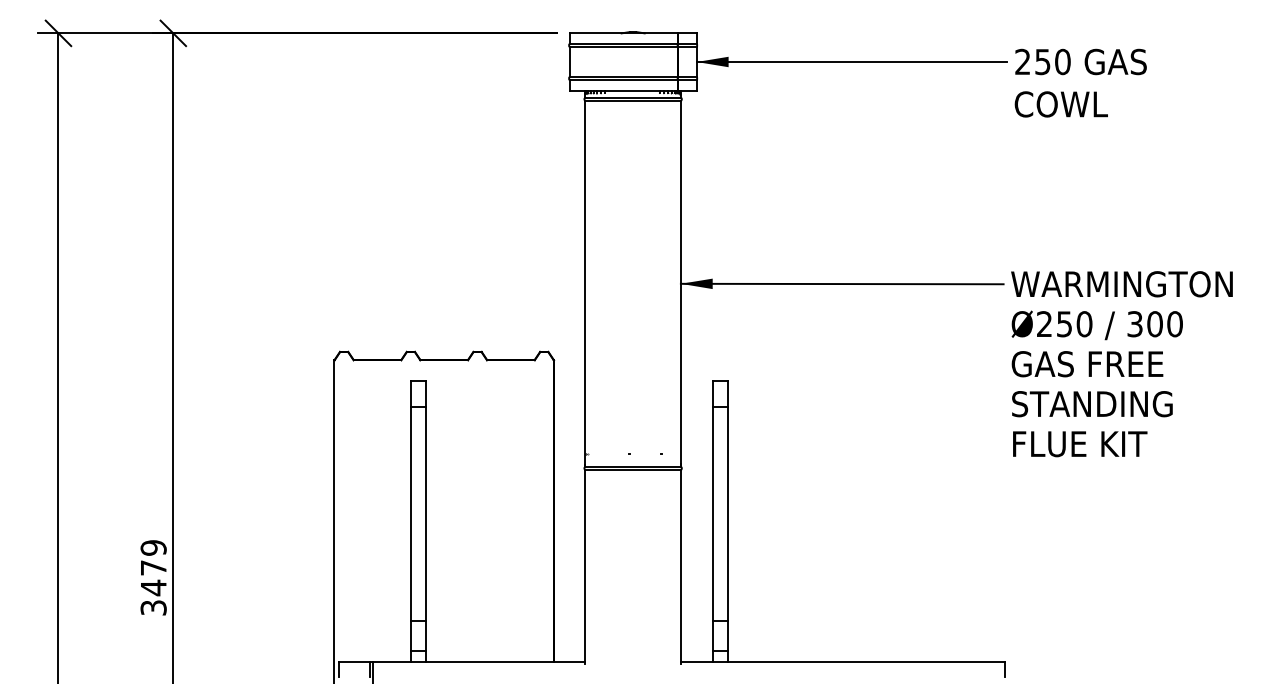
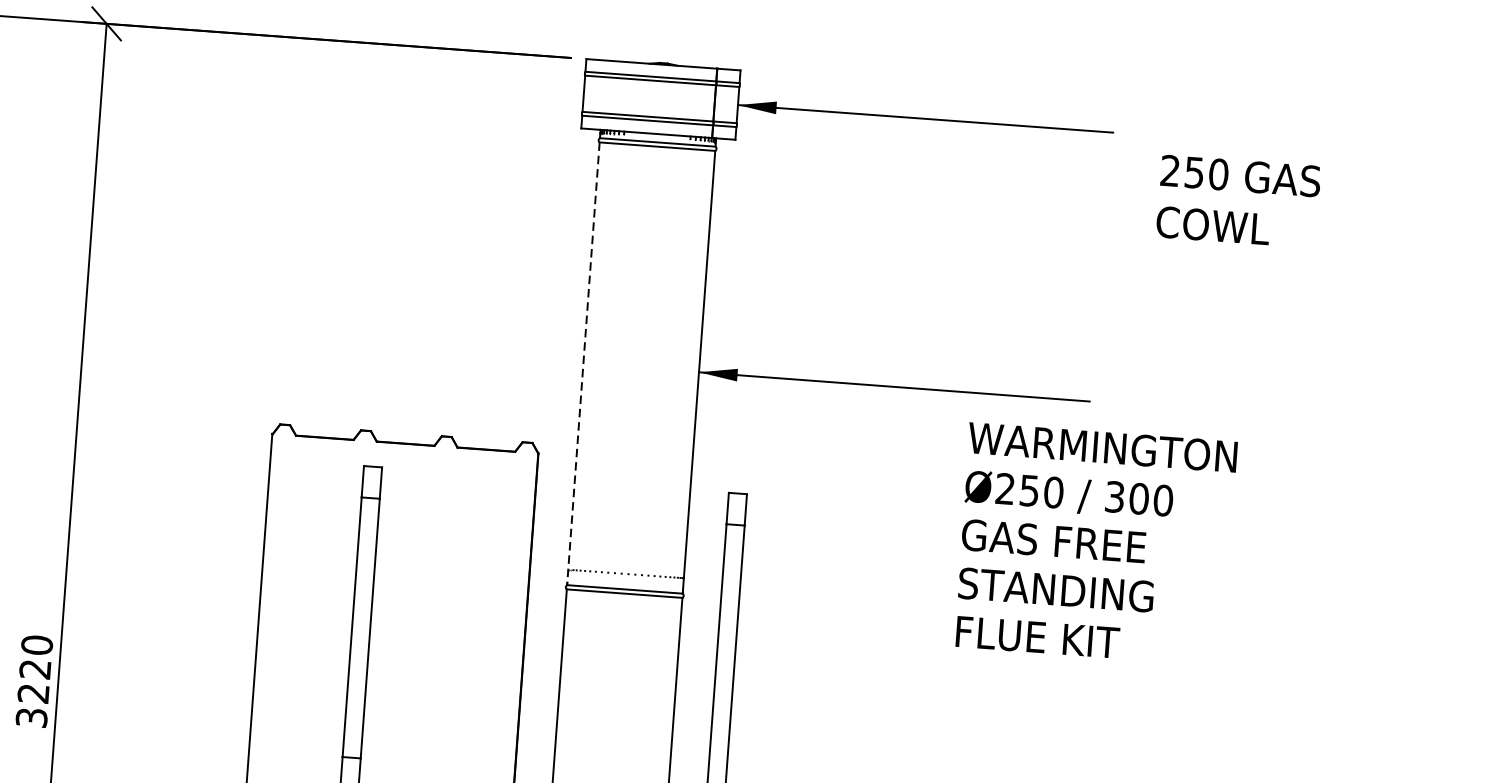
text: (1080, 82) -> (1238, 200), moved
line: (585, 283) -> (583, 363), solid -> dashed
text: (1121, 364) -> (1094, 544), moved
text: (153, 568) -> (35, 670), 3479 -> 3220

